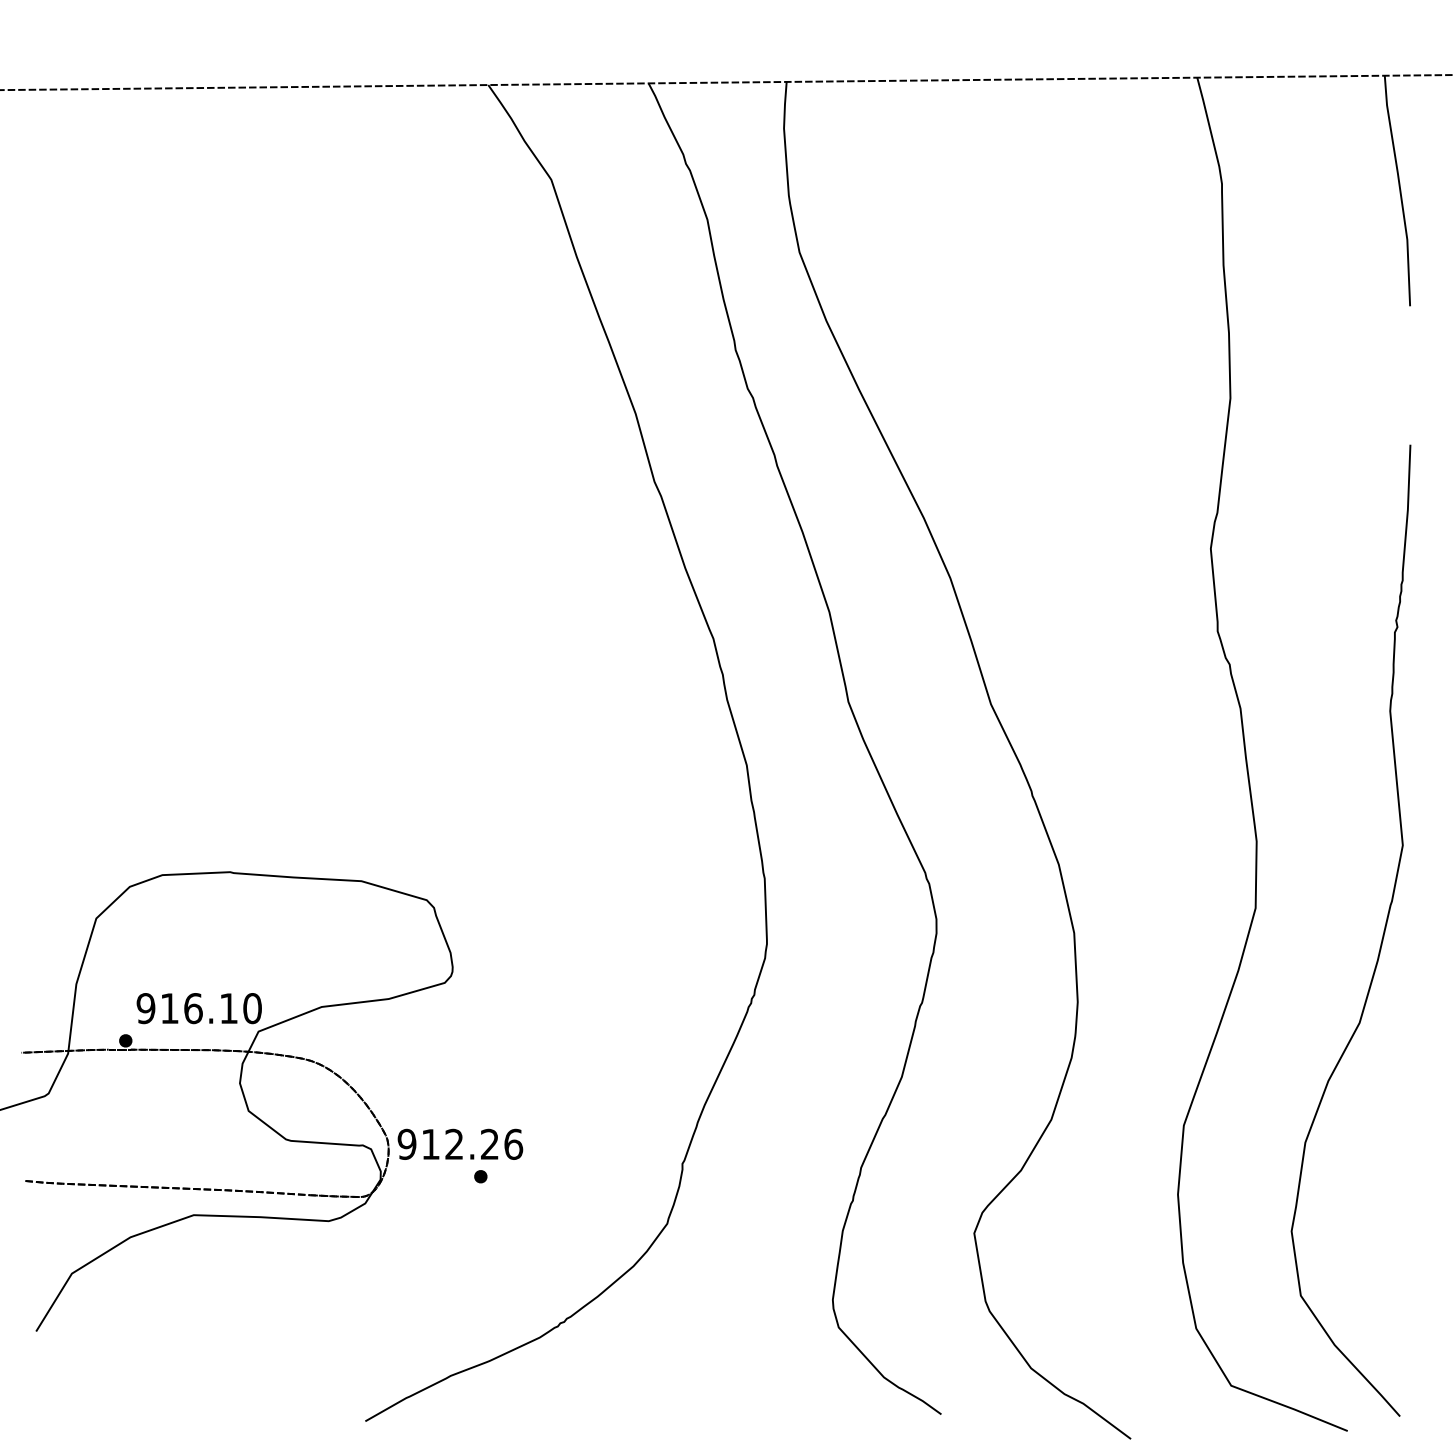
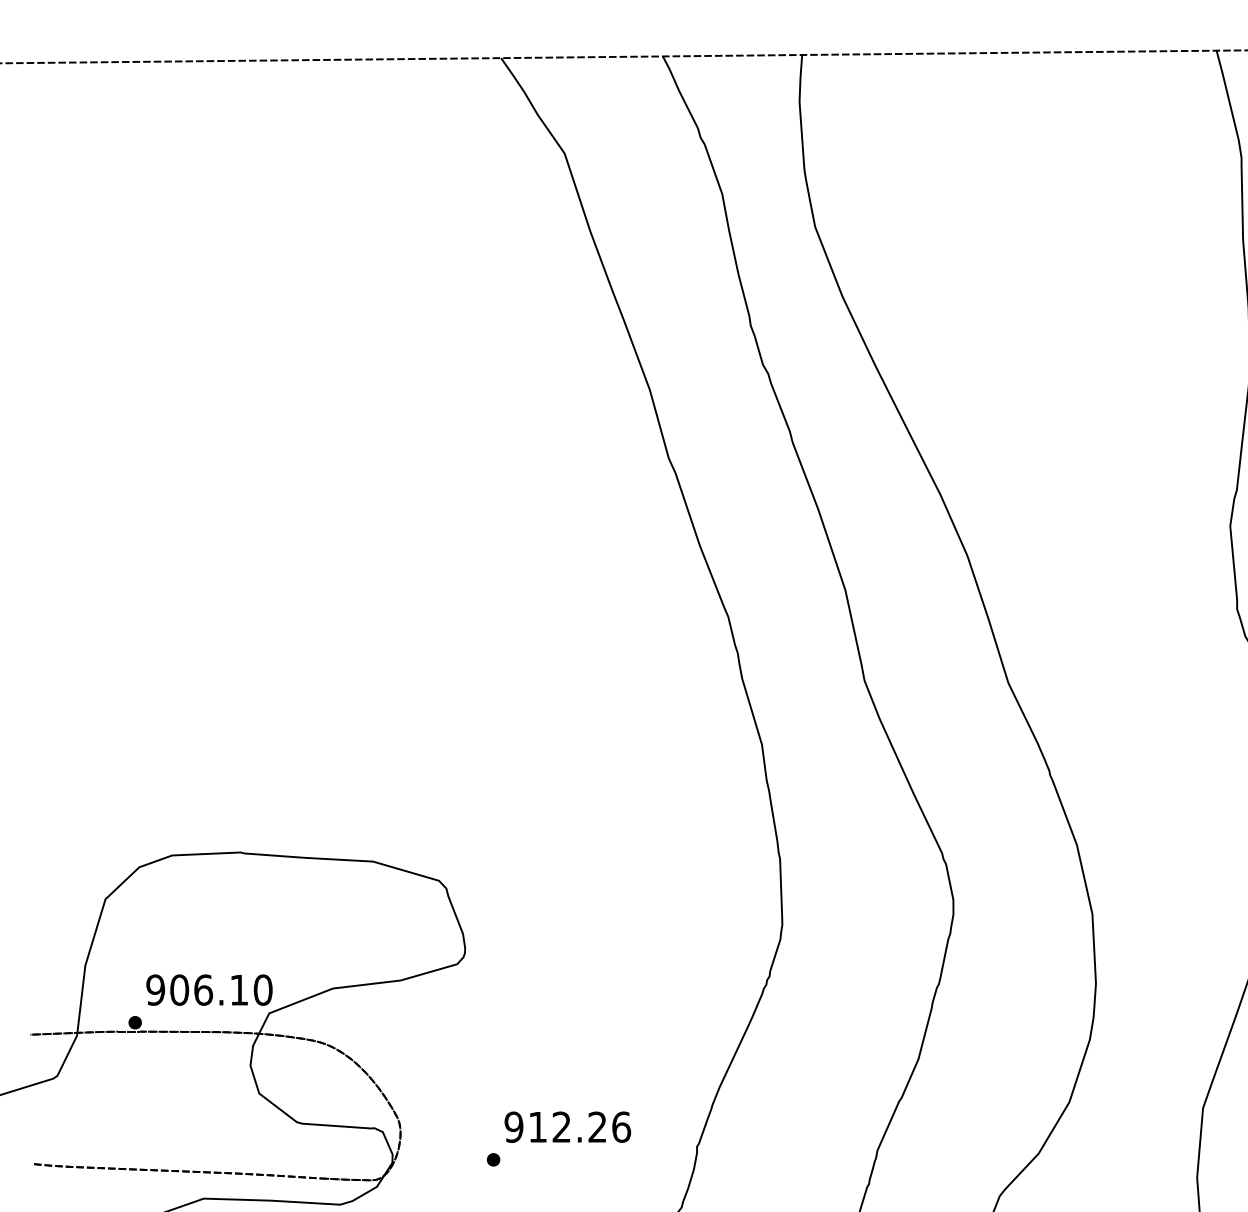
text: (169, 1008) -> (179, 990), 916.10 -> 906.10
text: (460, 1143) -> (567, 1126), moved

